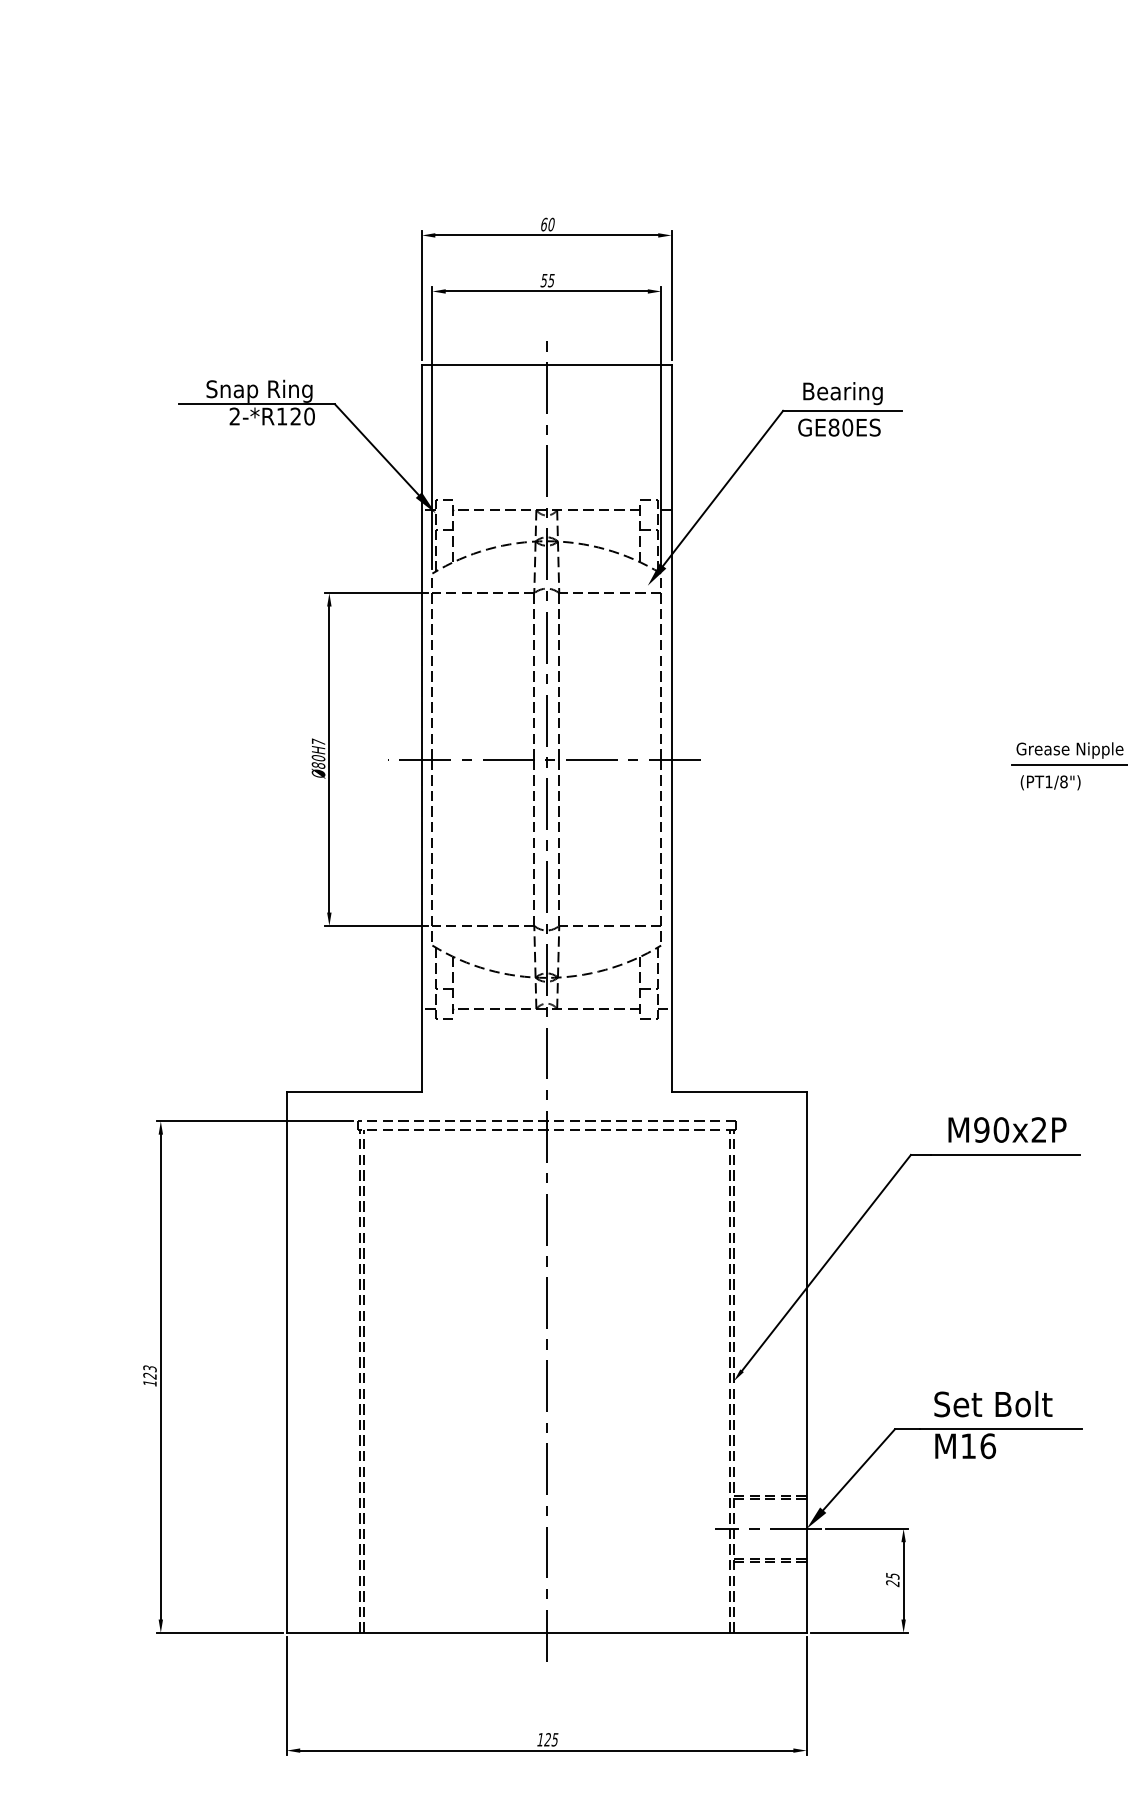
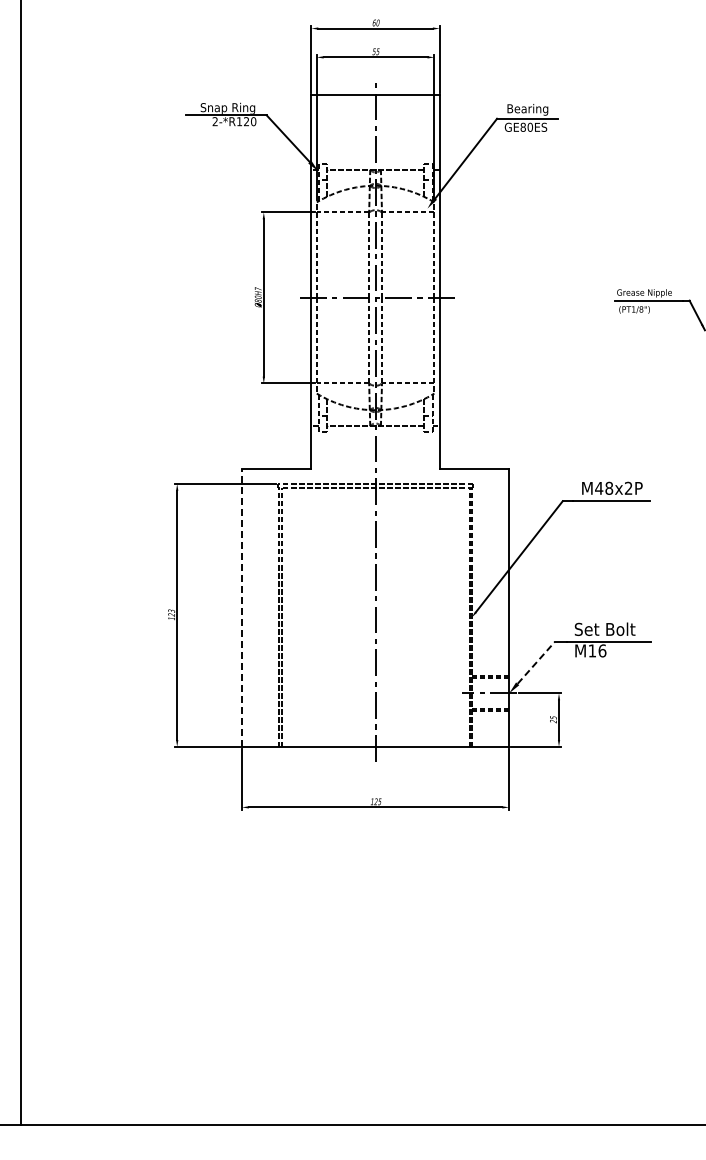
text: (992, 1128) -> (604, 487), M90x2P -> M48x2P
line: (285, 1361) -> (241, 607), solid -> dashed
line: (859, 1470) -> (536, 663), solid -> dashed

